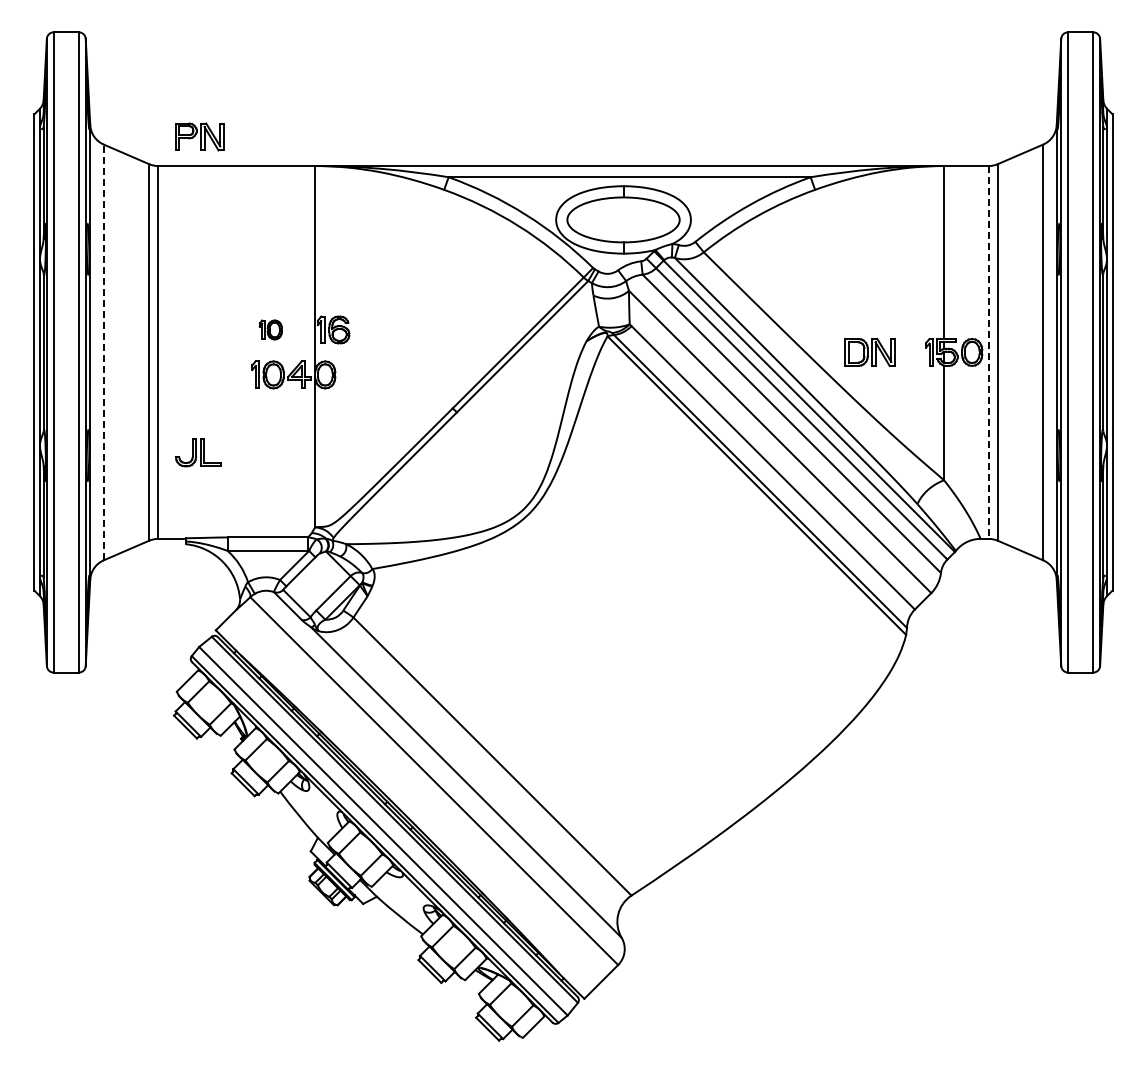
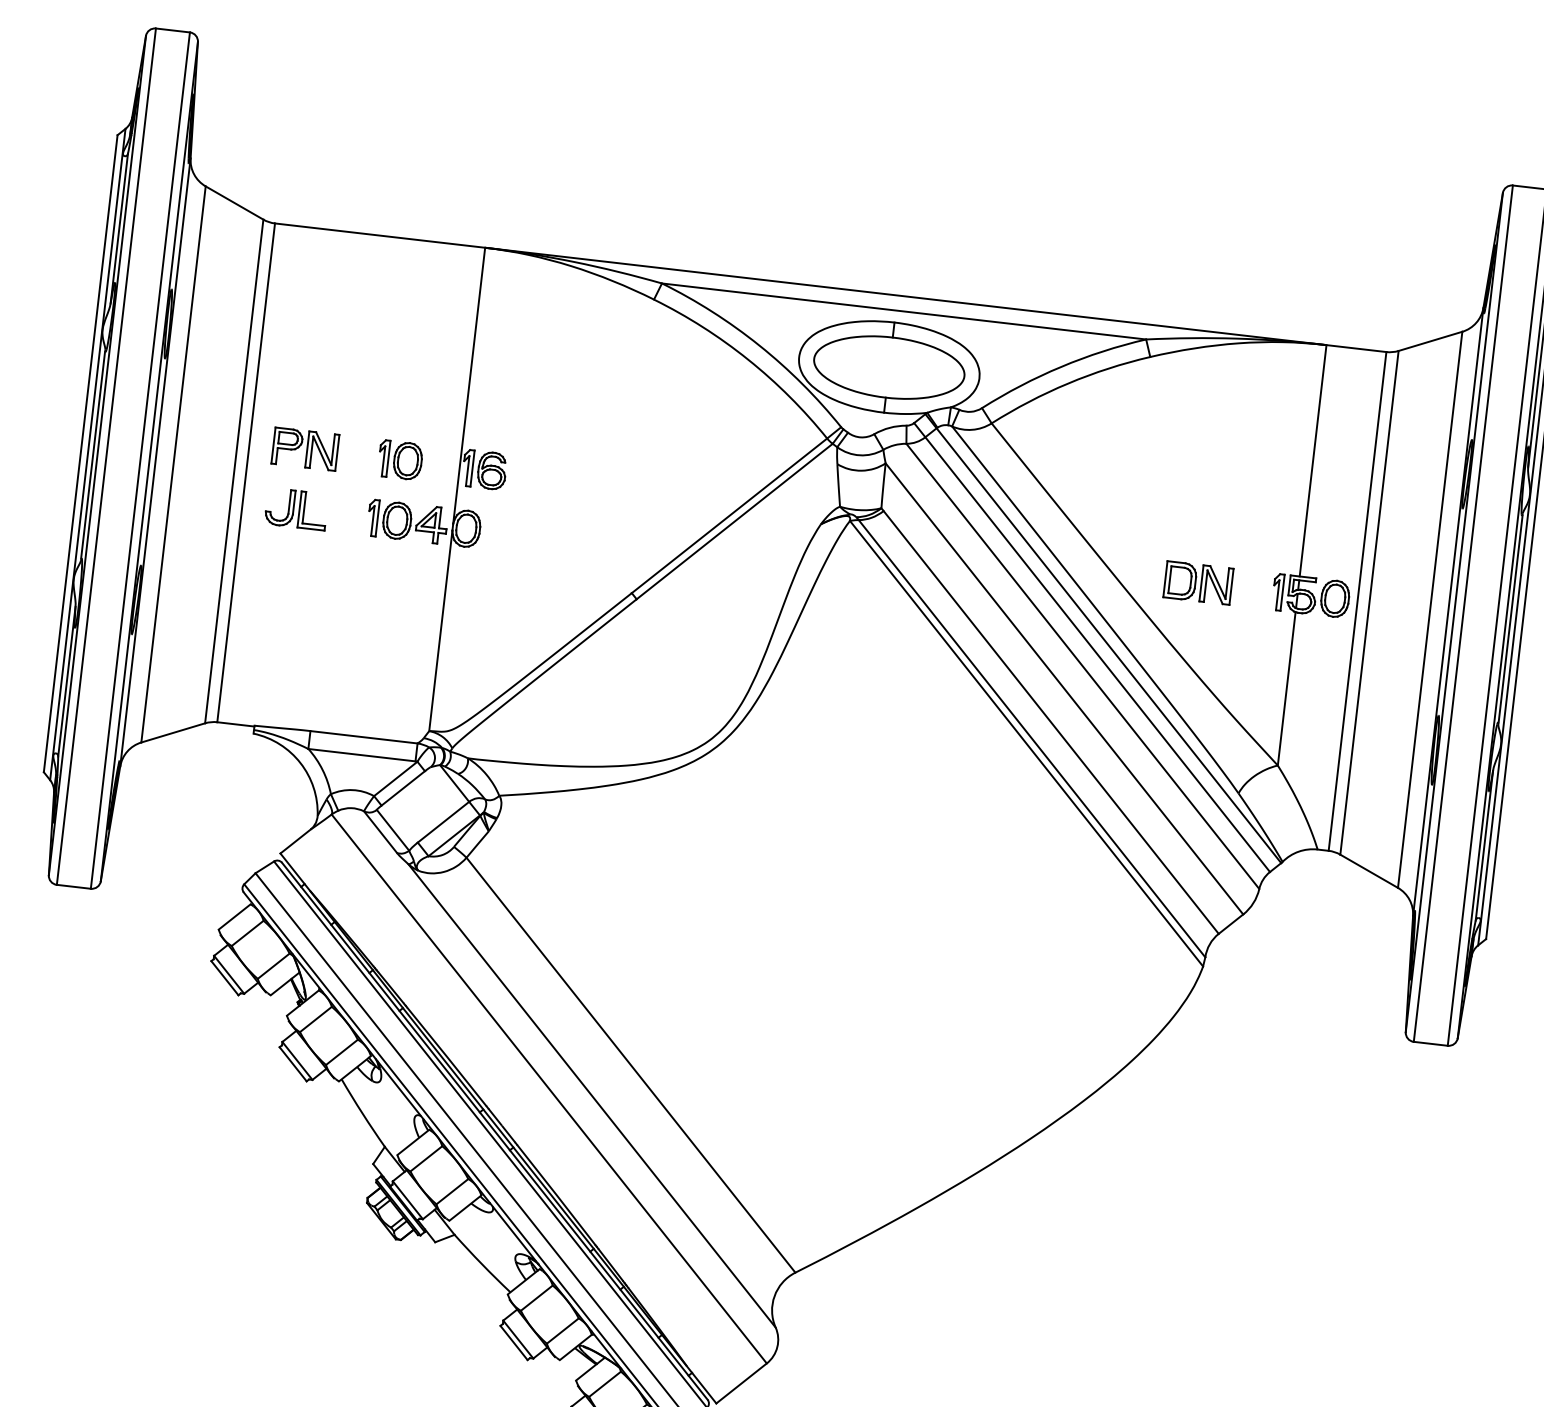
part: (199, 136) -> (305, 448), moved
part: (270, 329) -> (400, 459), size x1.43
line: (103, 352) -> (173, 464), dashed -> solid
line: (988, 352) -> (1356, 601), dashed -> solid
part: (198, 452) -> (296, 508), moved

